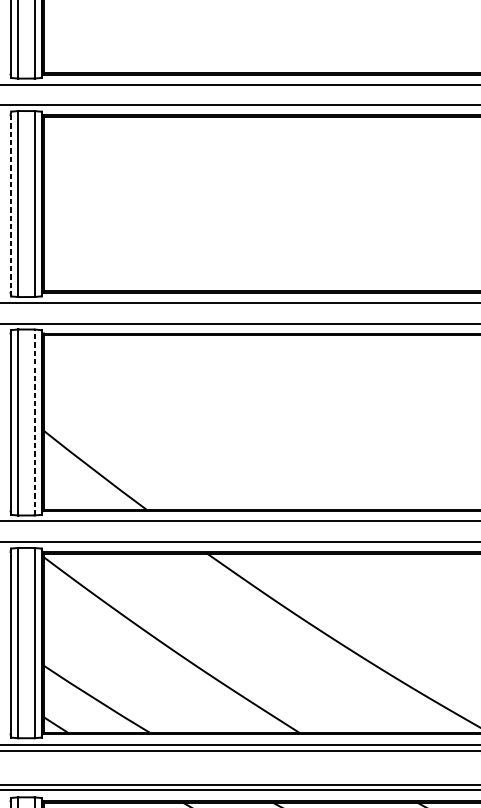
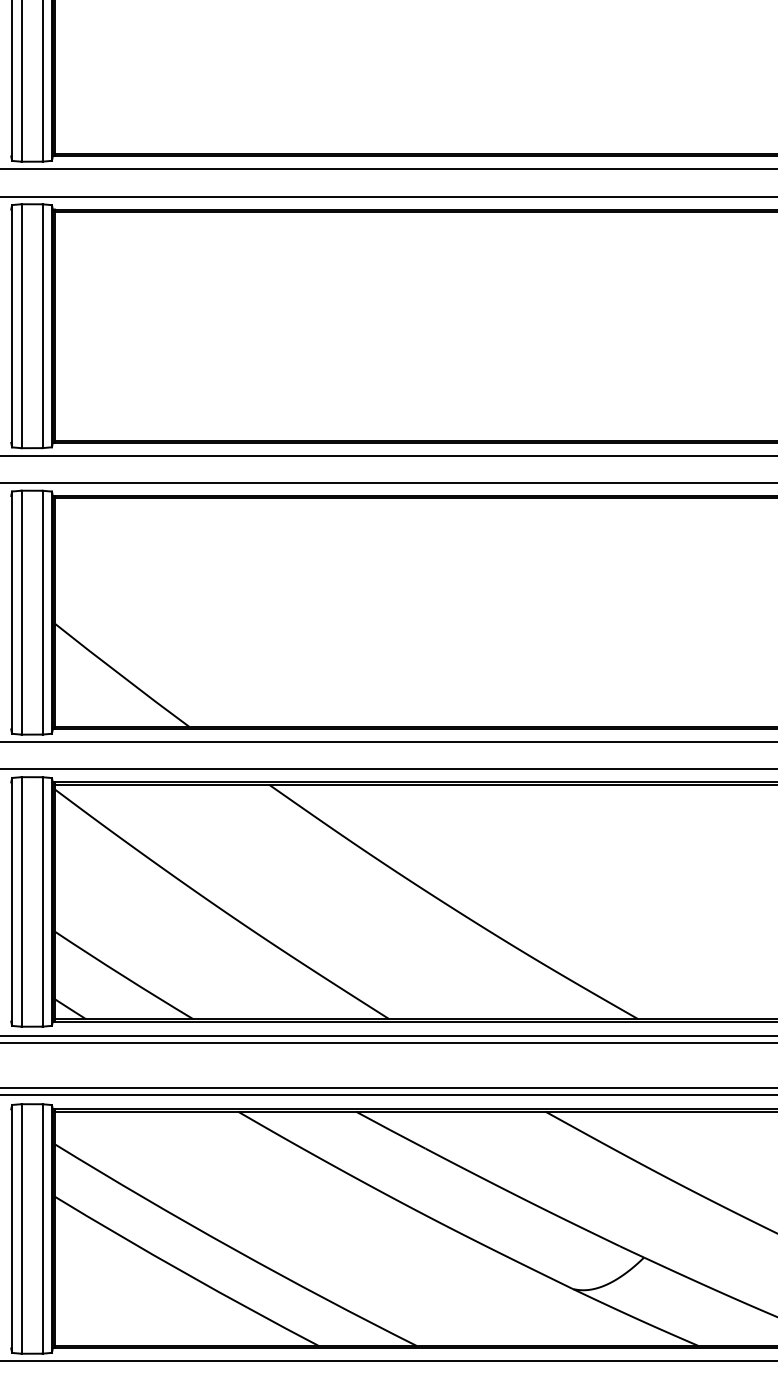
line: (11, 203) -> (12, 325), dashed -> solid
line: (34, 422) -> (42, 612), dashed -> solid

